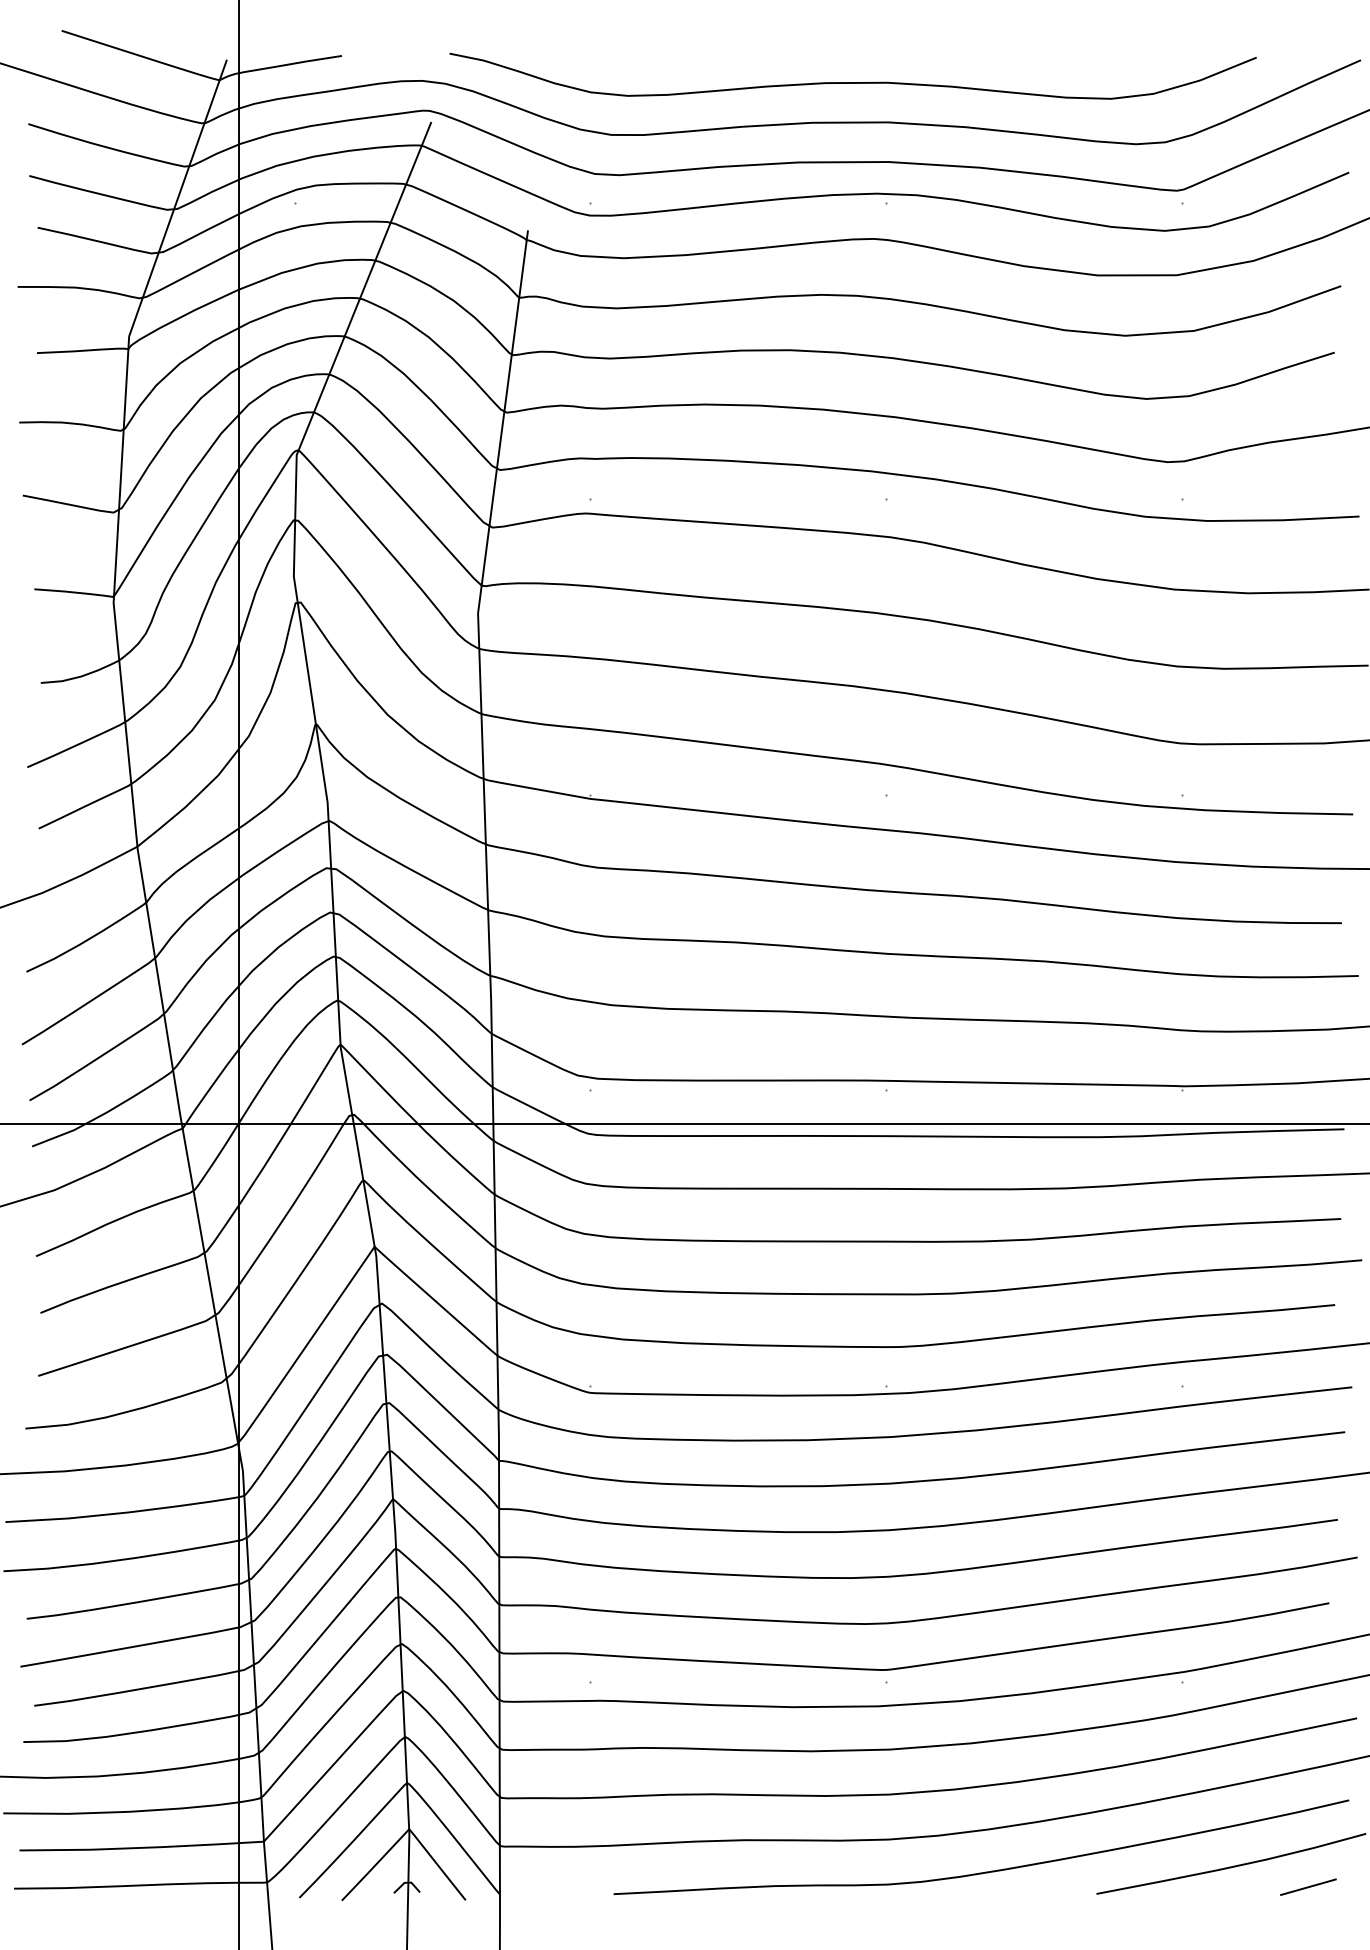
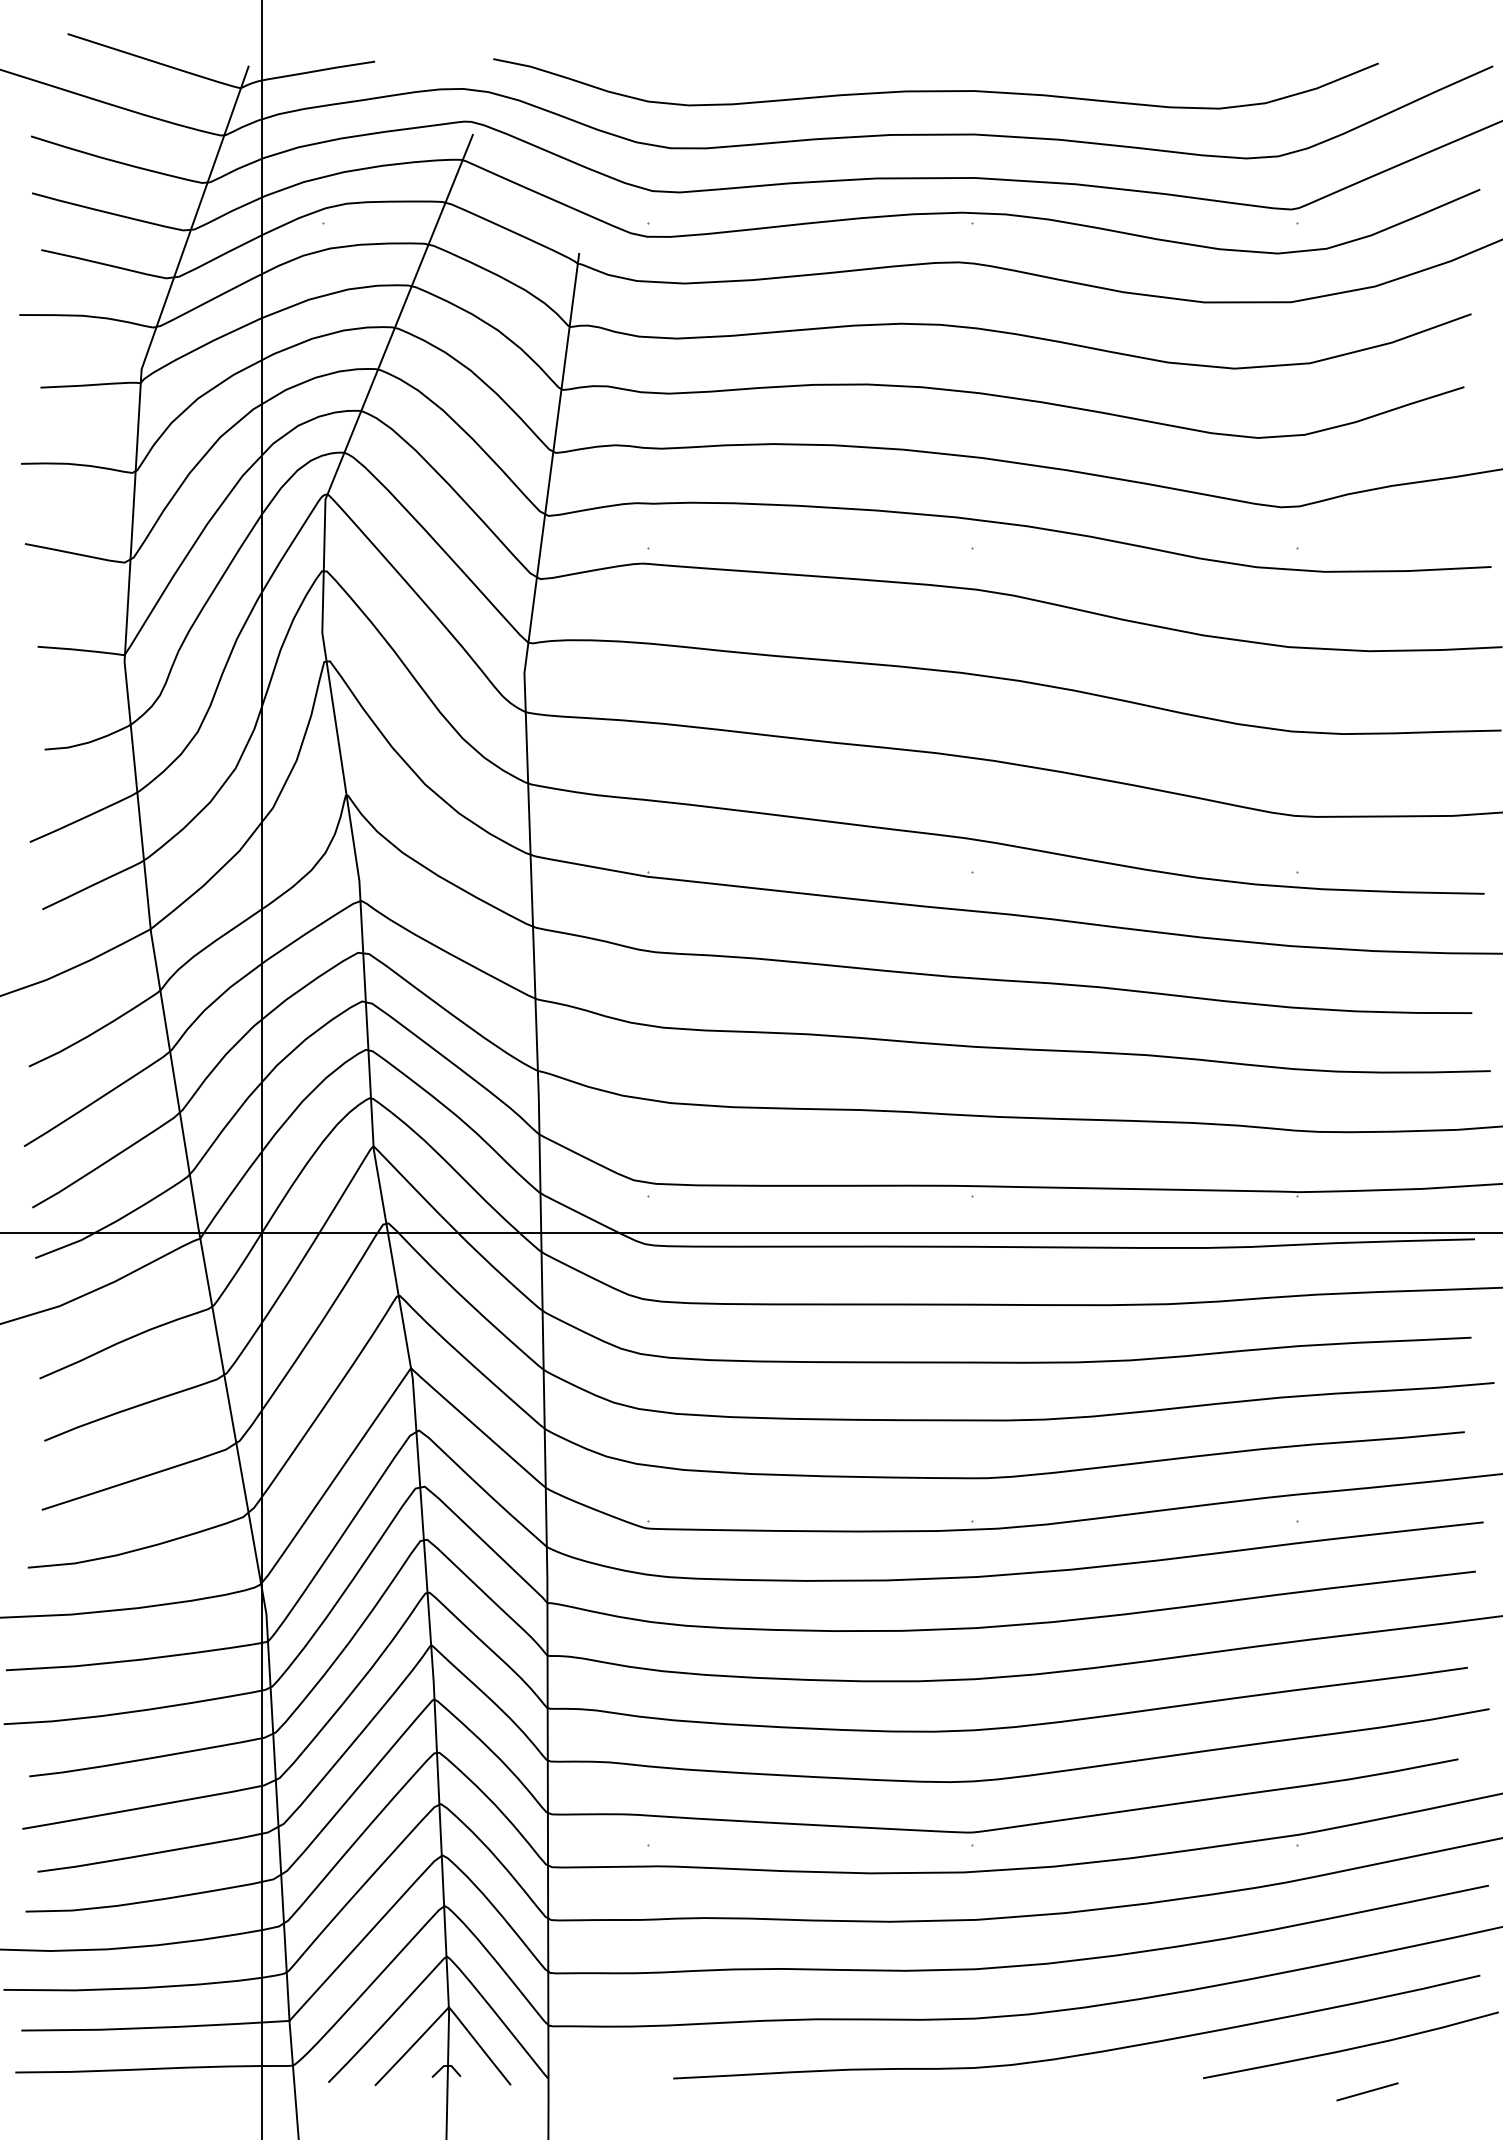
line: (1308, 1886) -> (1367, 2091), moved

